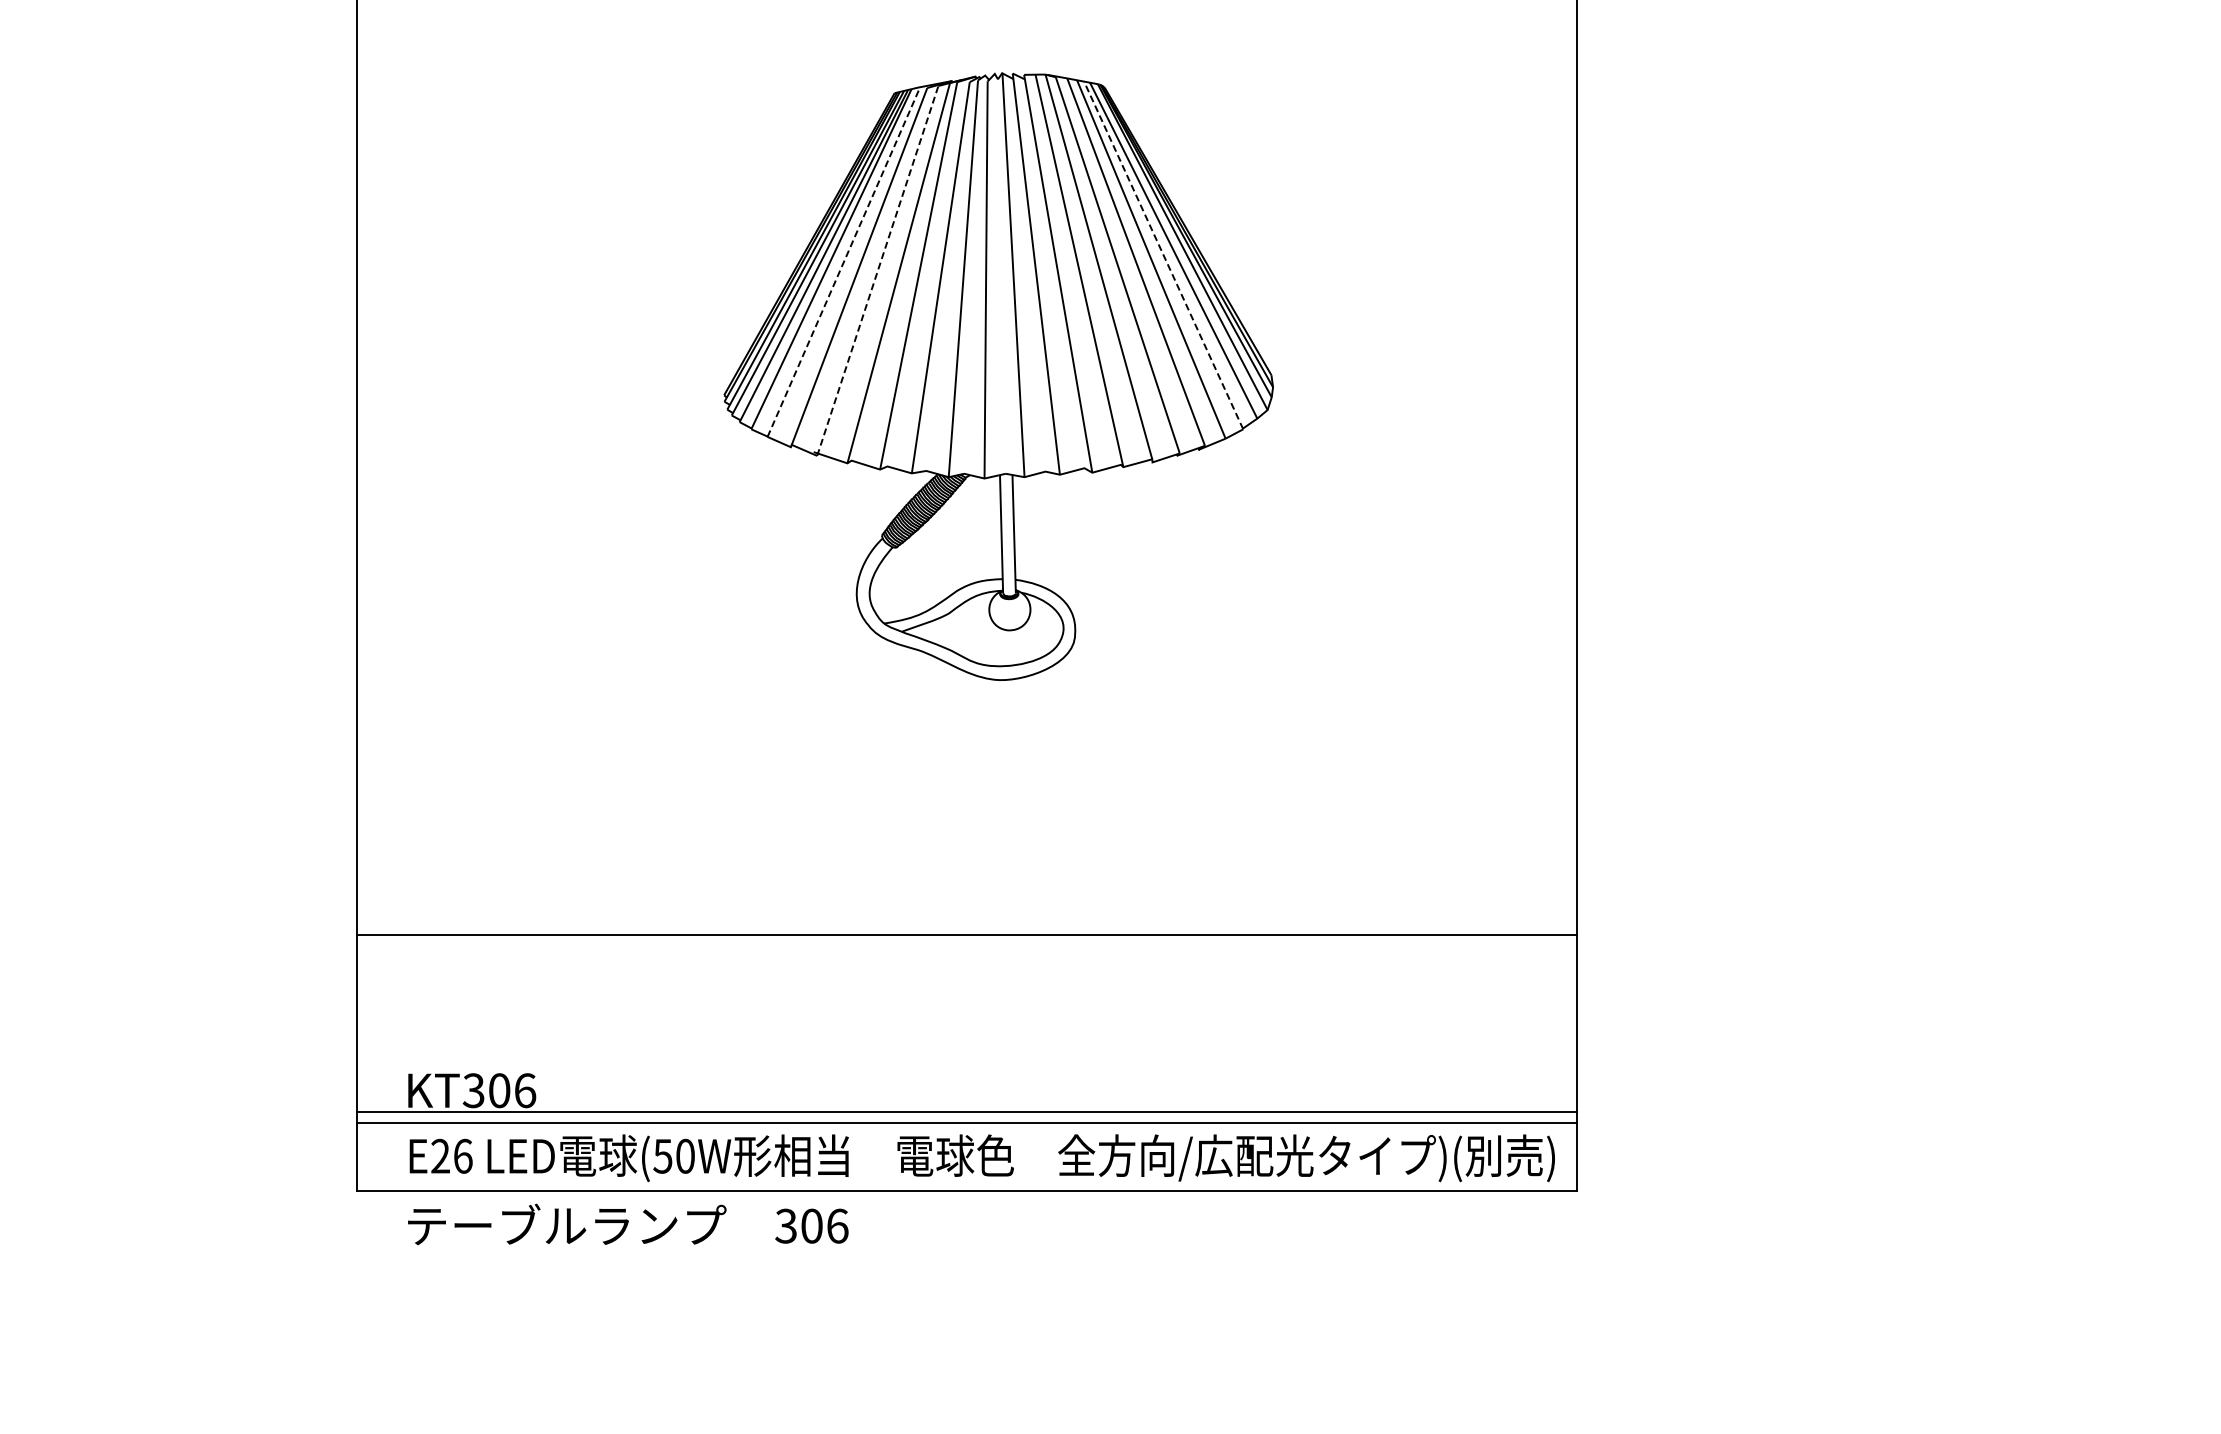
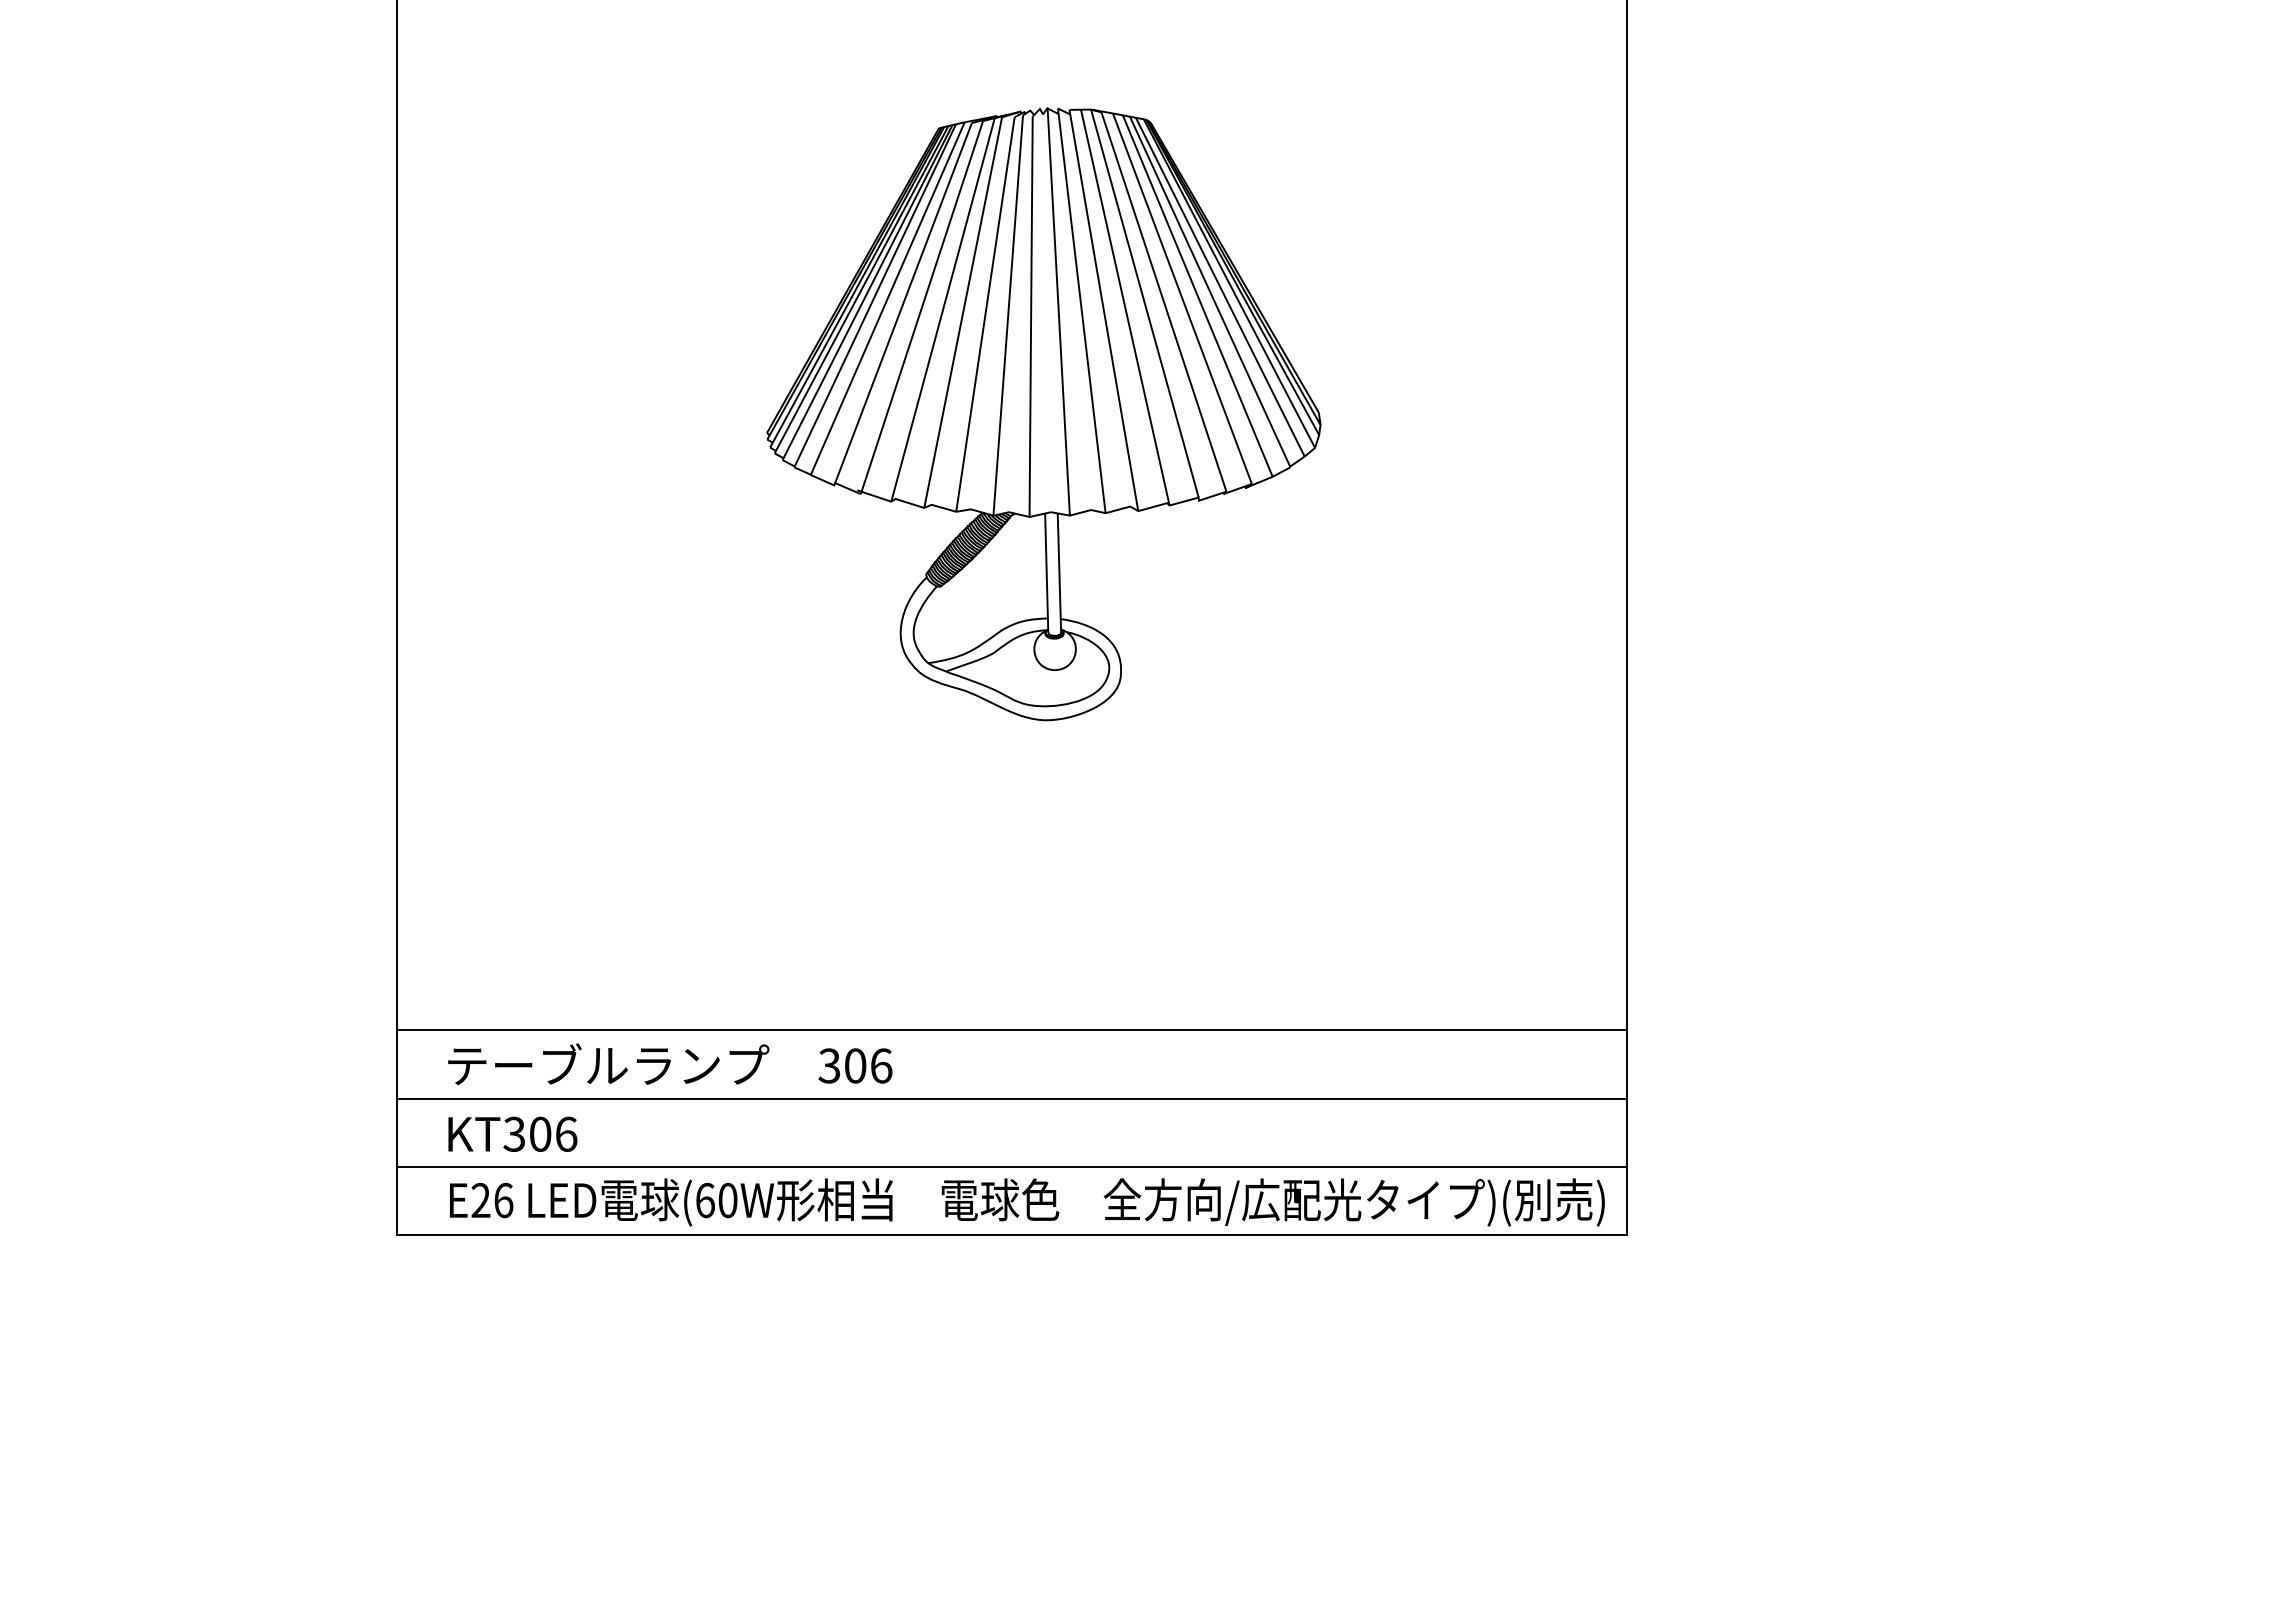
line: (1163, 254) -> (1210, 291), dashed -> solid
line: (843, 261) -> (887, 298), dashed -> solid
line: (878, 270) -> (922, 307), dashed -> solid
line: (966, 935) -> (1011, 1030), moved
line: (966, 1111) -> (1011, 1098), moved
text: (662, 1156) -> (704, 1200), (50W -> (60W
text: (628, 1224) -> (670, 1064), moved

